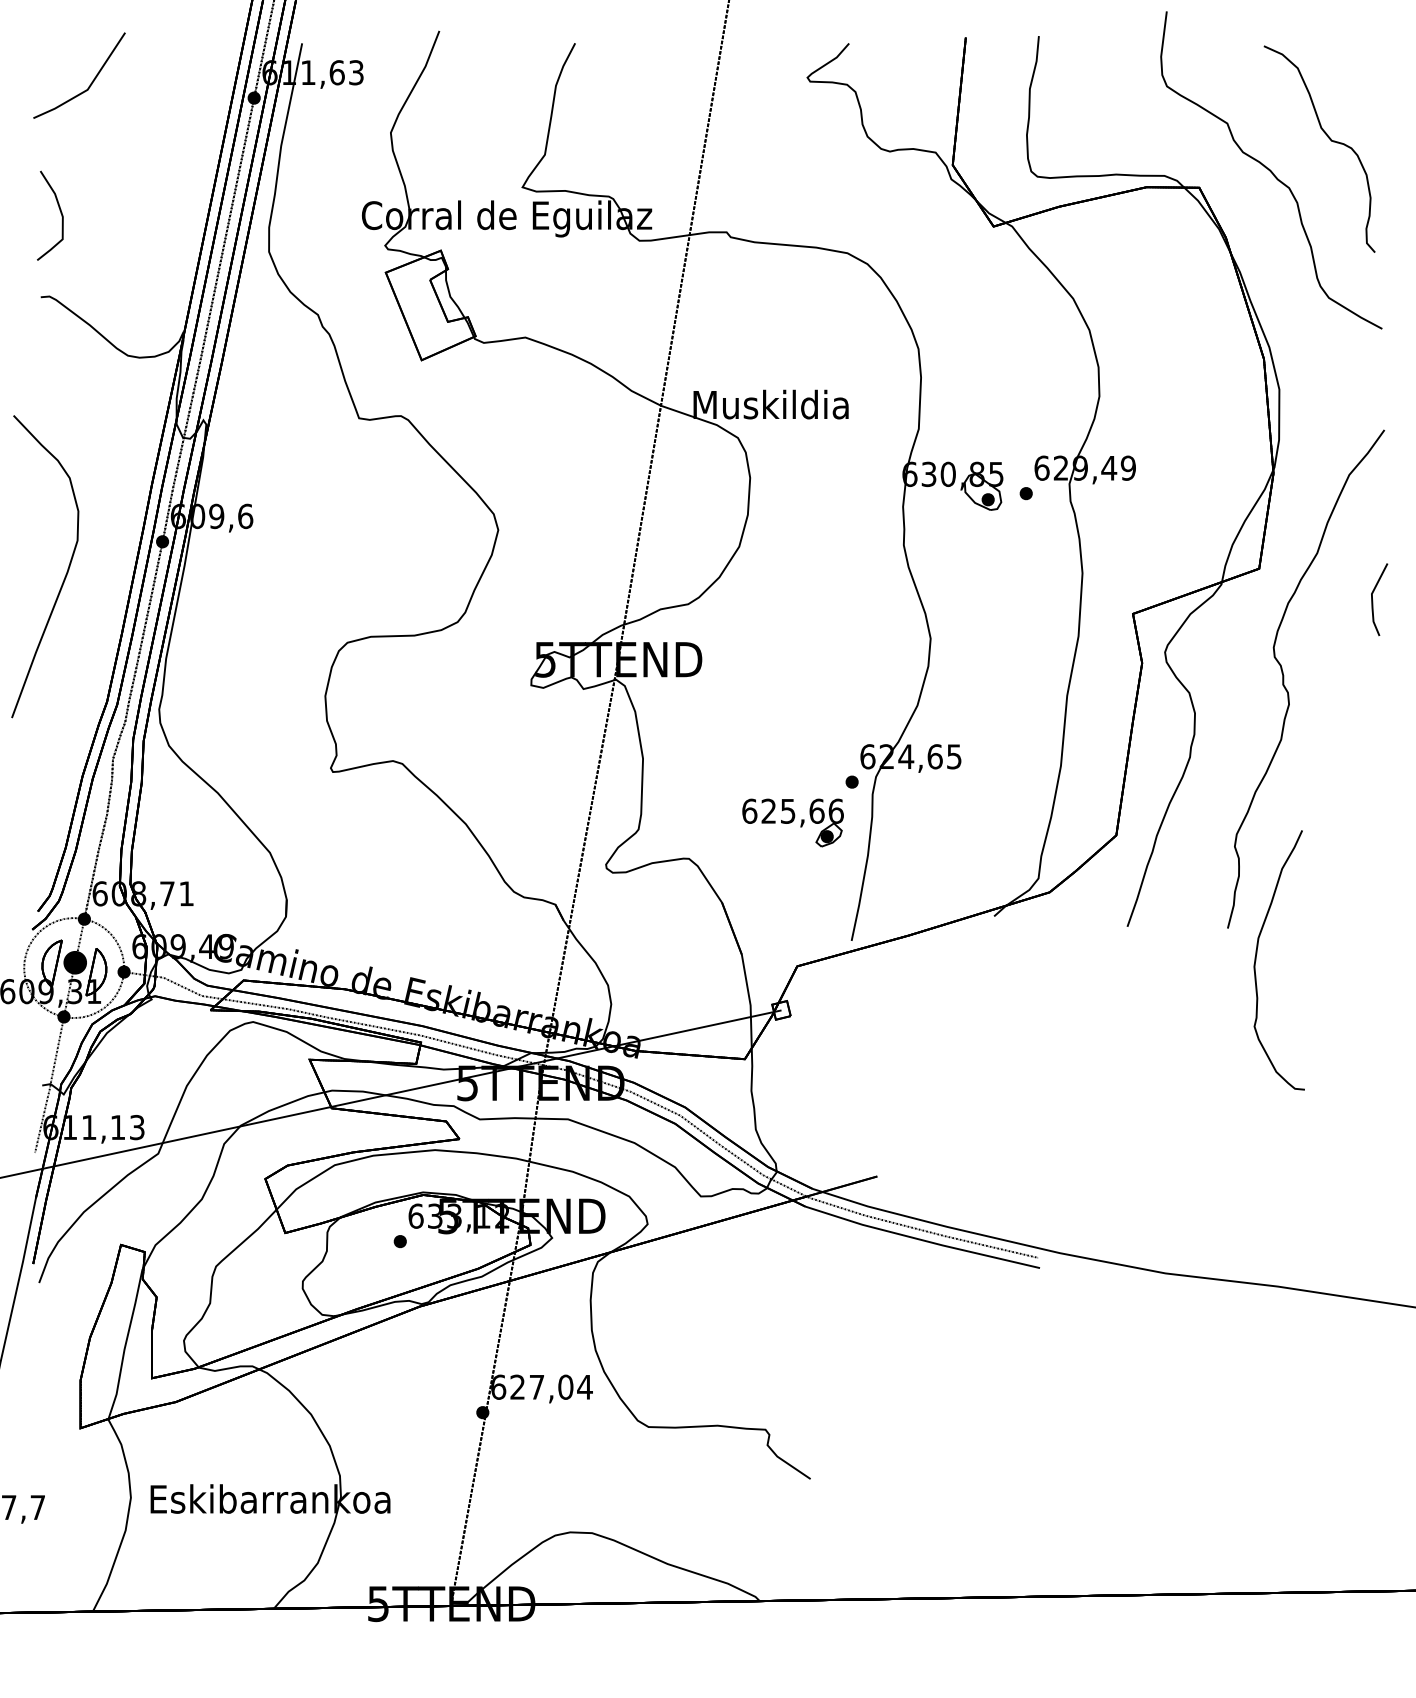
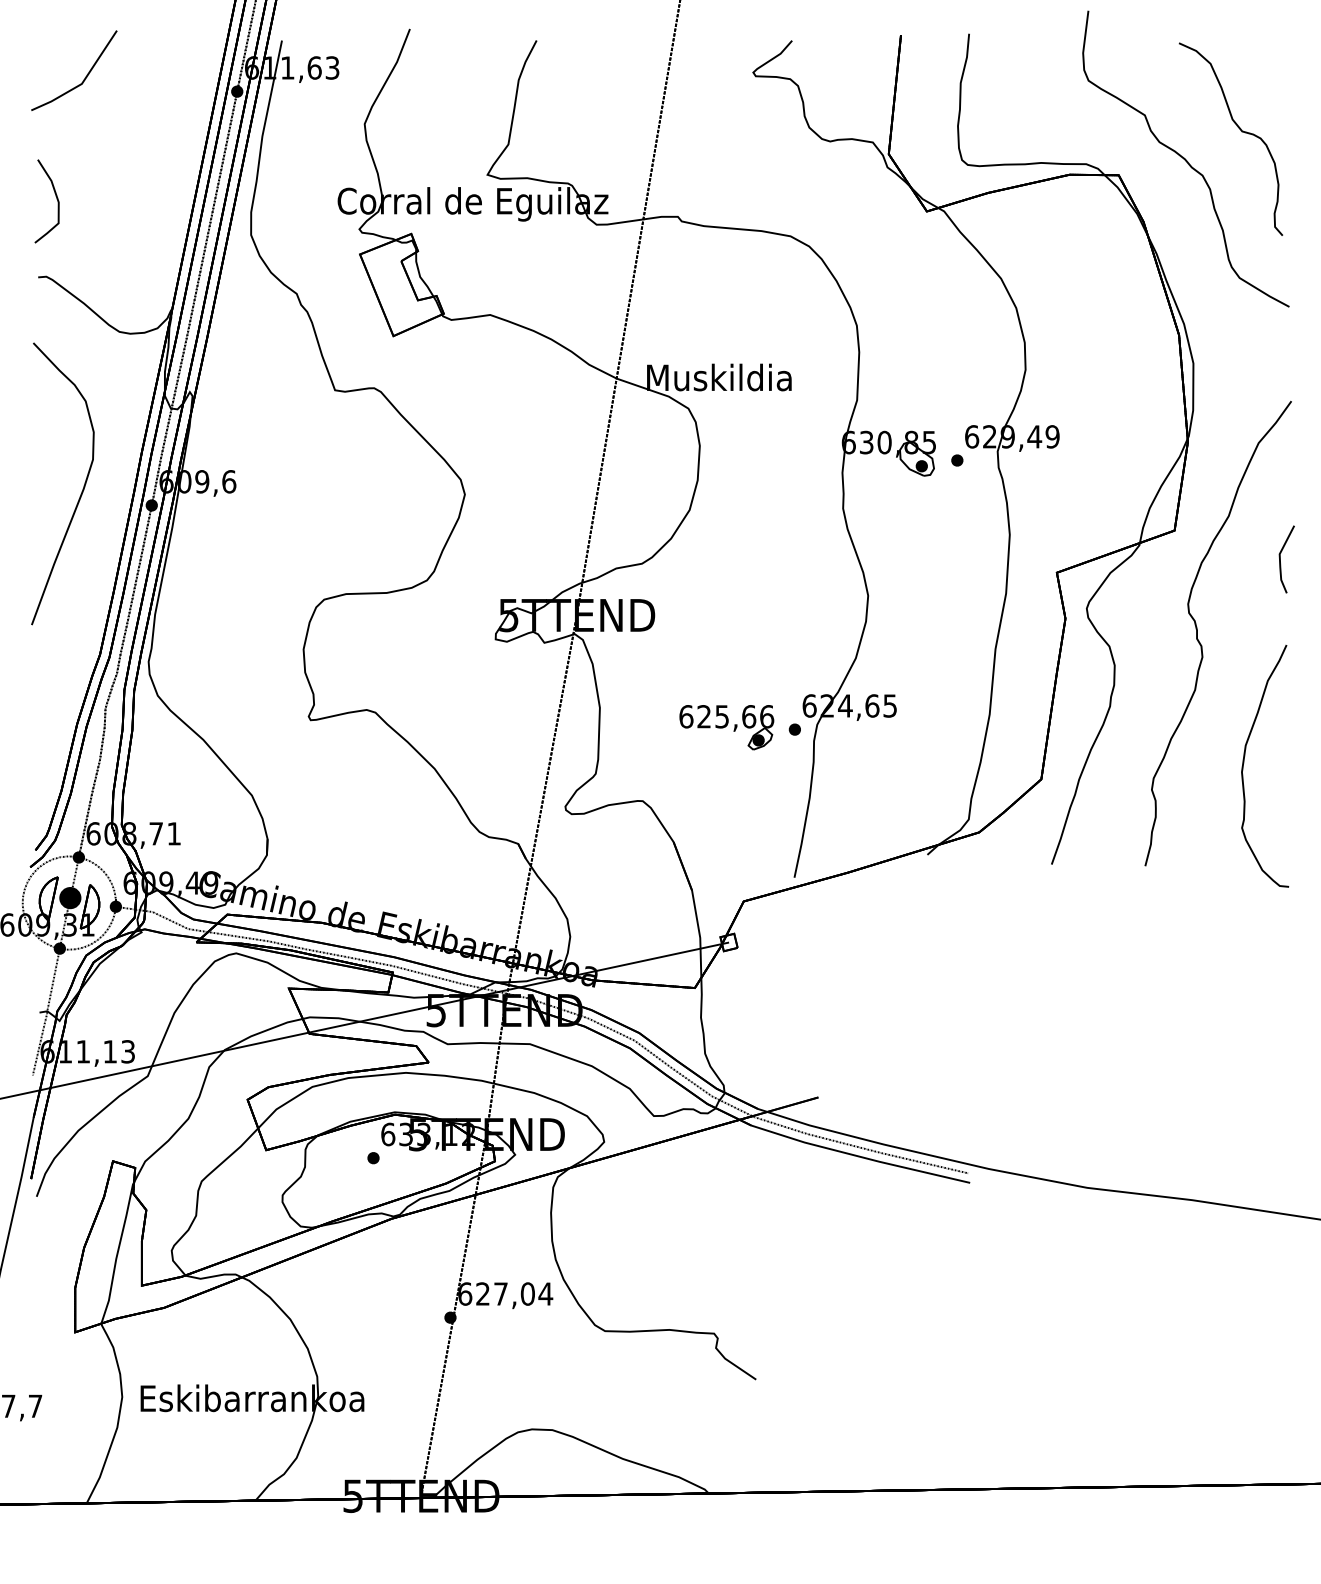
part: (64, 576) -> (80, 493), moved
part: (792, 822) -> (726, 727), moved
curve: (1257, 954) -> (1244, 760), moved

